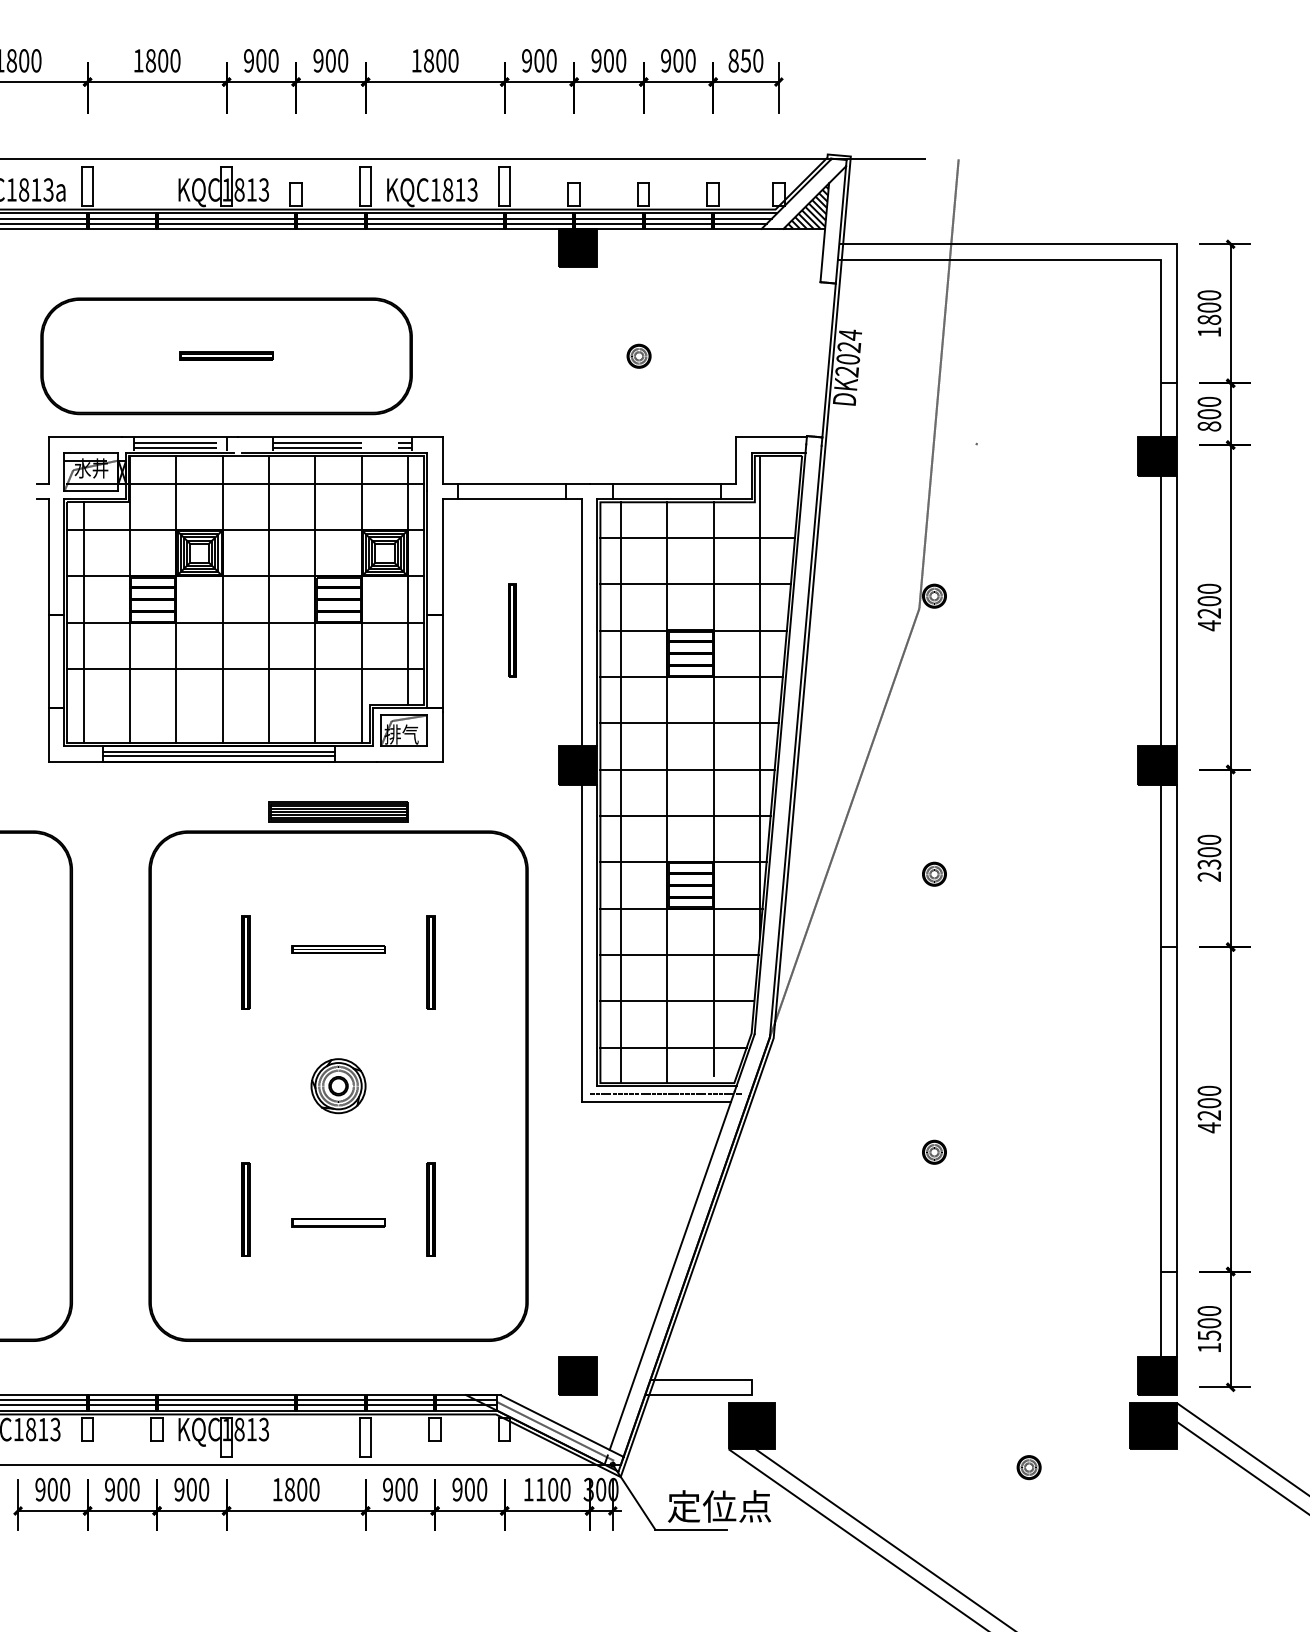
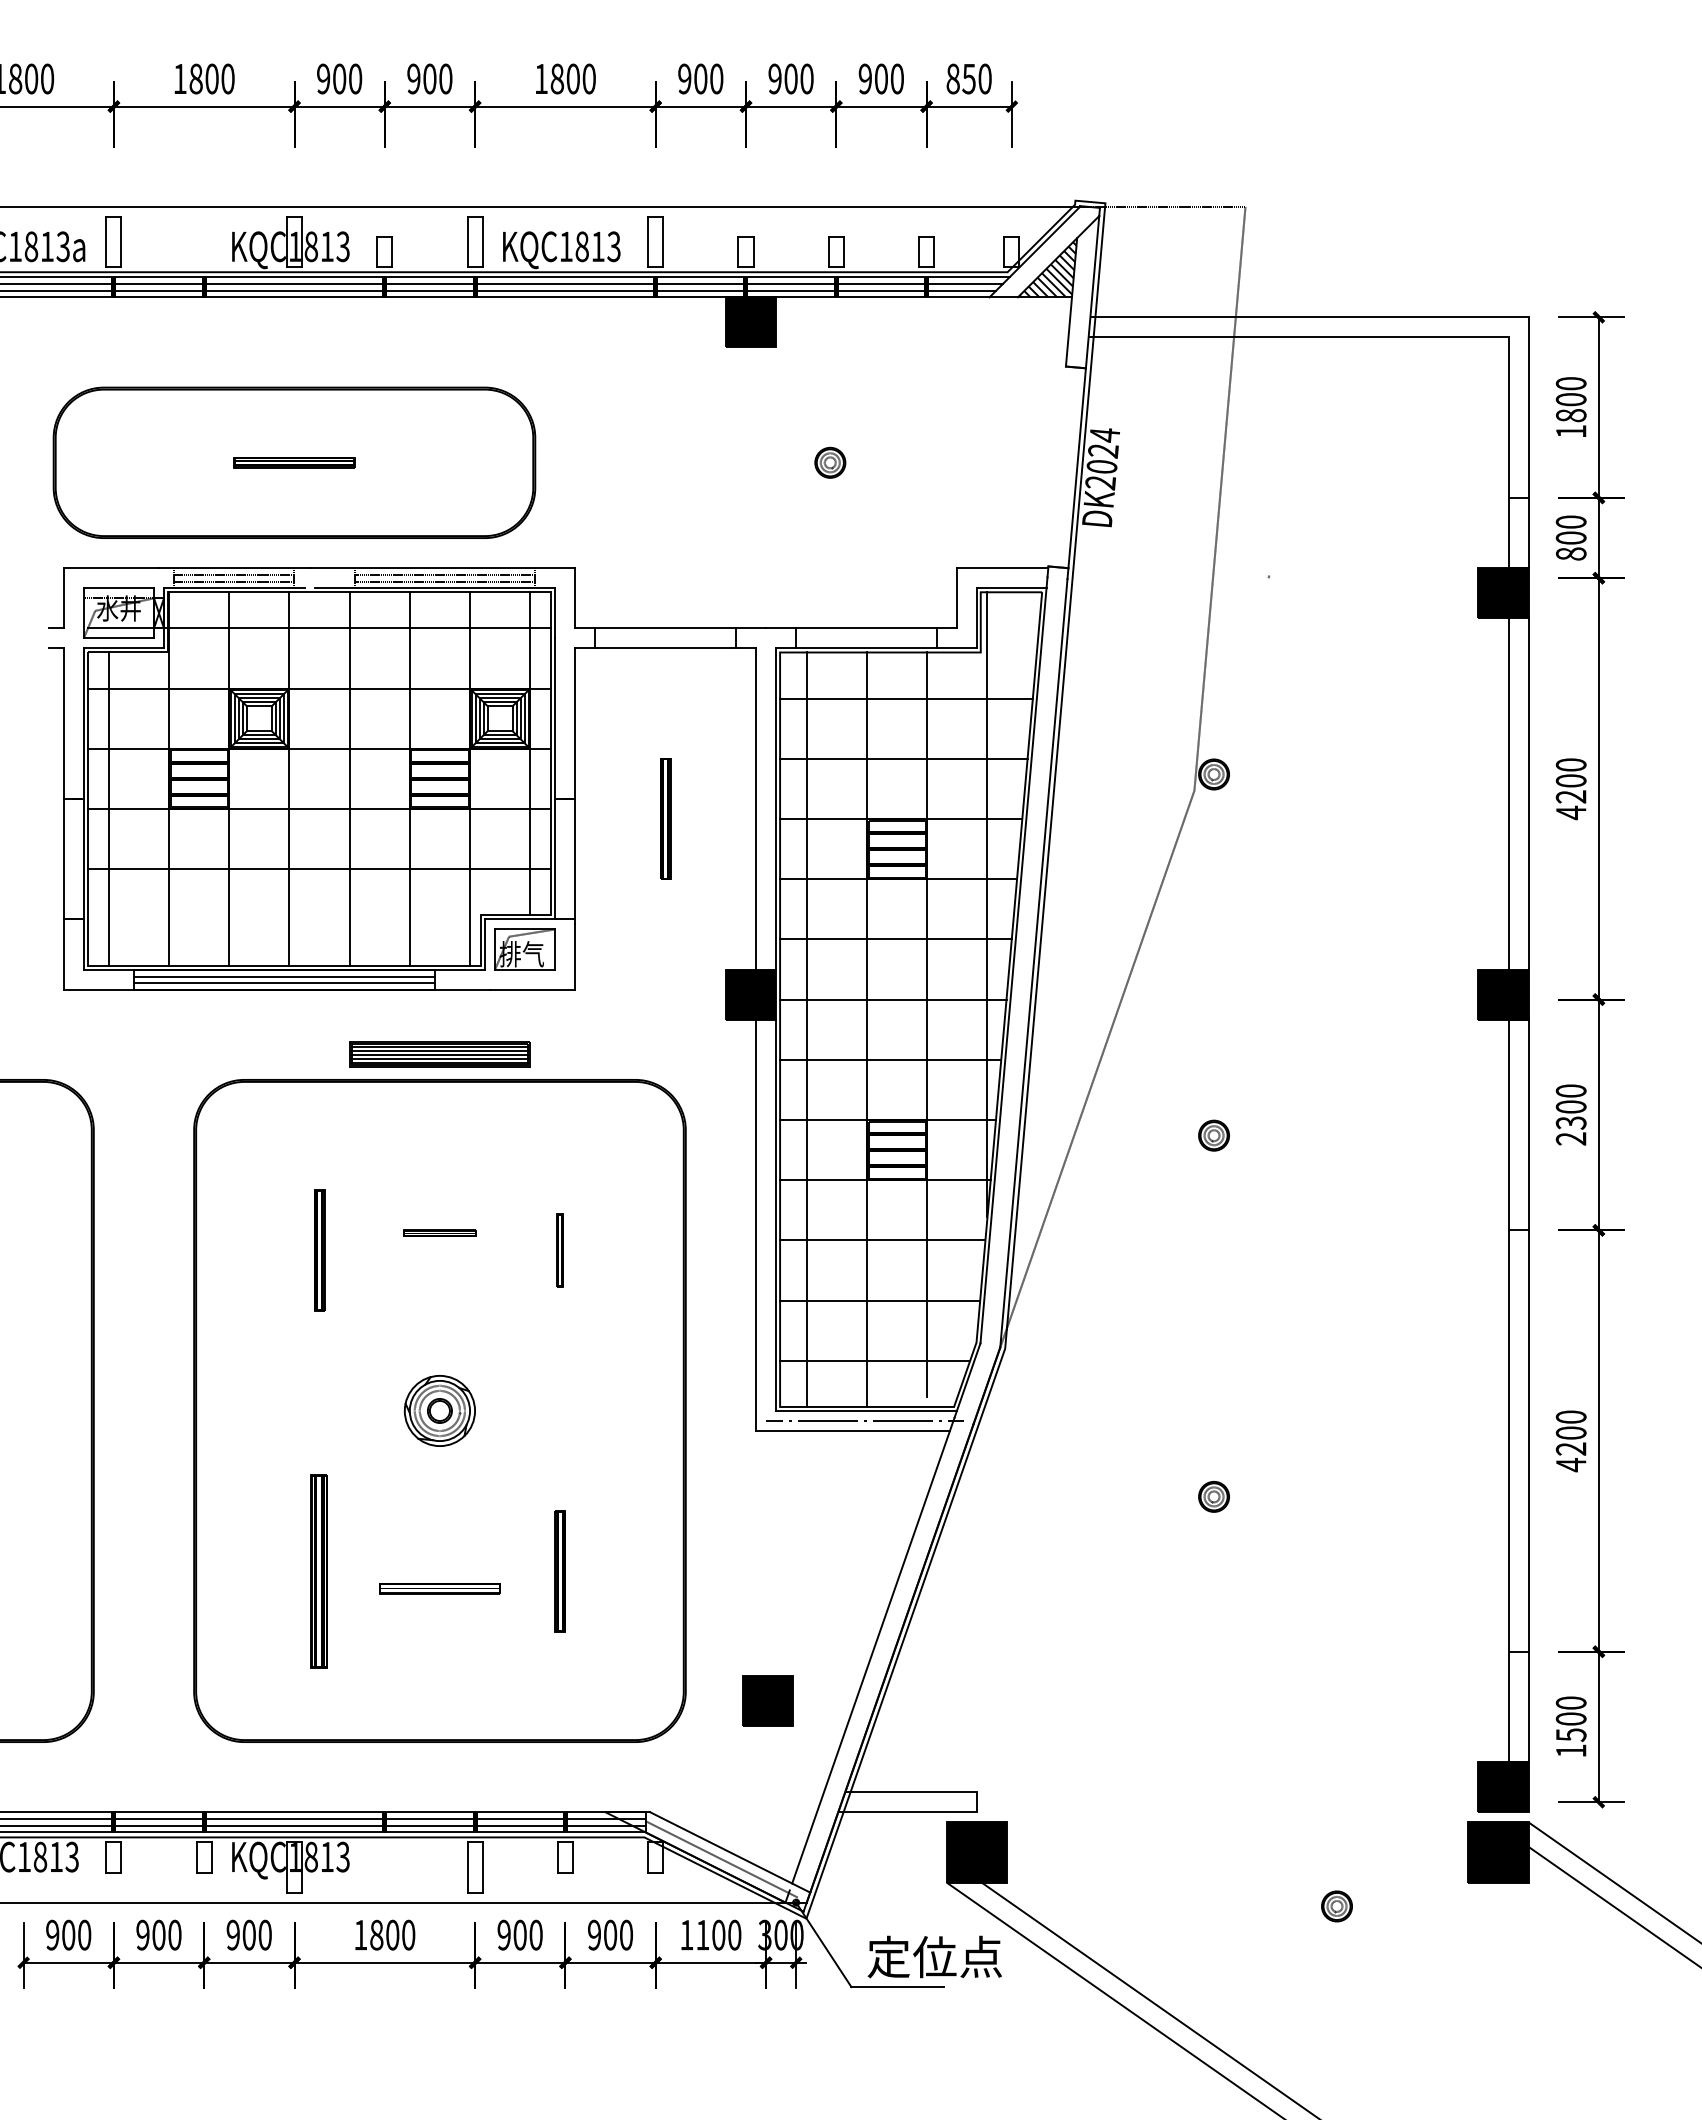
part: (338, 948) -> (439, 1232), size x0.6
part: (430, 962) -> (559, 1250), size x0.6
part: (245, 1209) -> (319, 1571), size x1.6
part: (577, 1375) -> (767, 1700), moved

